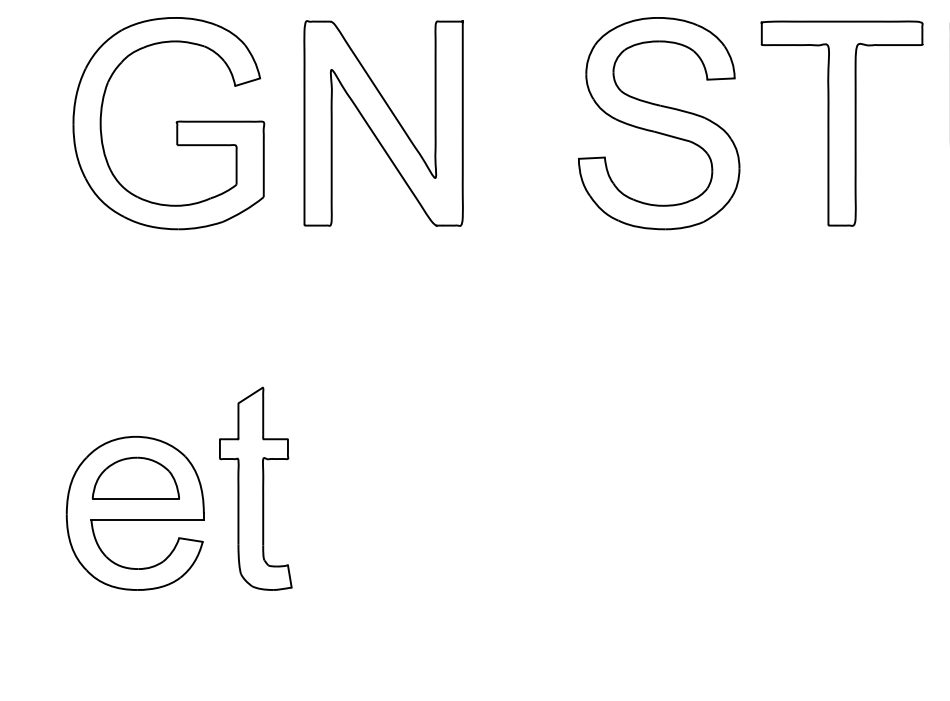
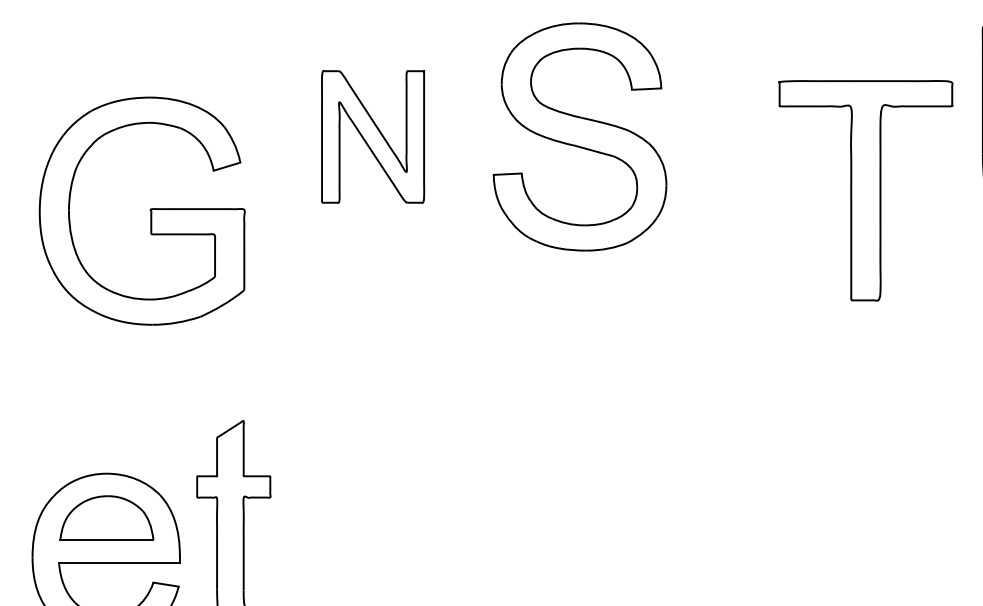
part: (175, 122) -> (149, 209), moved
part: (383, 123) -> (372, 136), size x0.6
part: (659, 123) -> (580, 136), moved
part: (841, 123) -> (865, 190), moved

